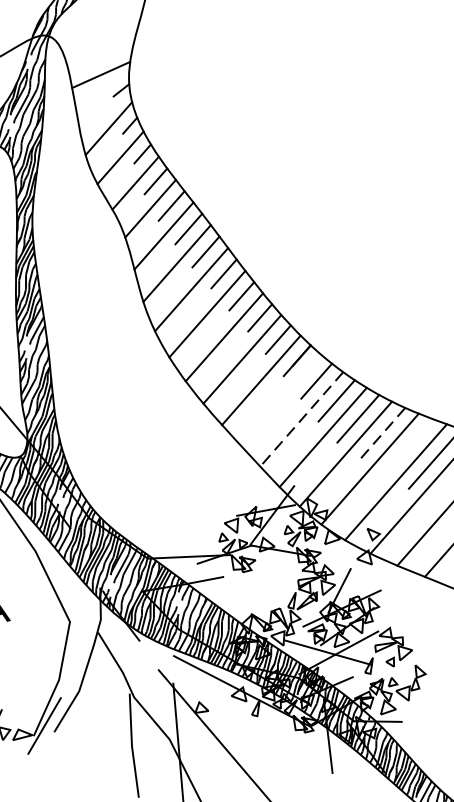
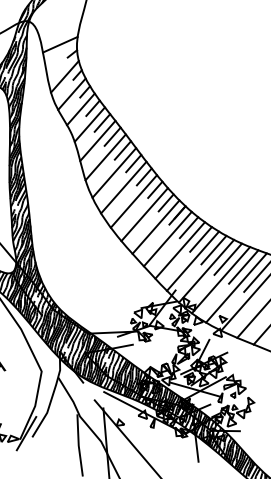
line: (280, 399) -> (167, 238), added
line: (302, 419) -> (180, 250), dashed -> solid
line: (382, 434) -> (228, 259), dashed -> solid
line: (407, 446) -> (243, 266), added

